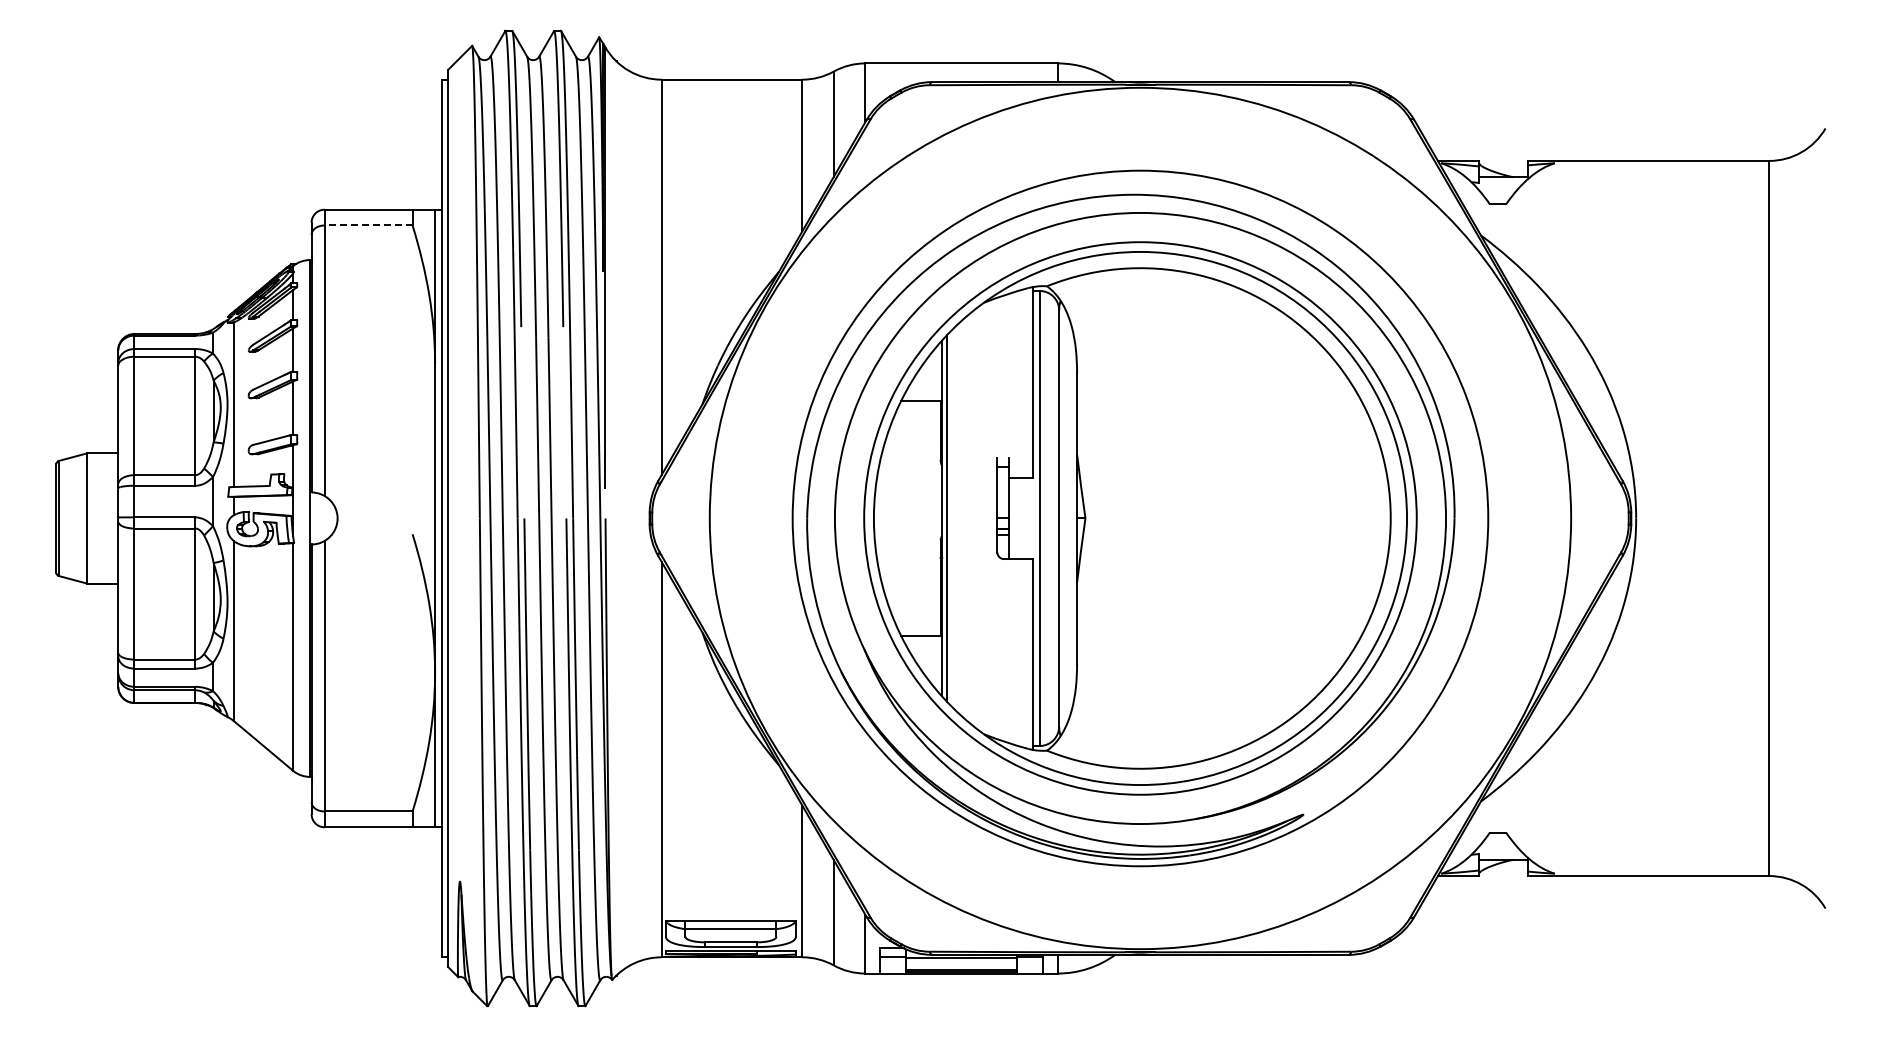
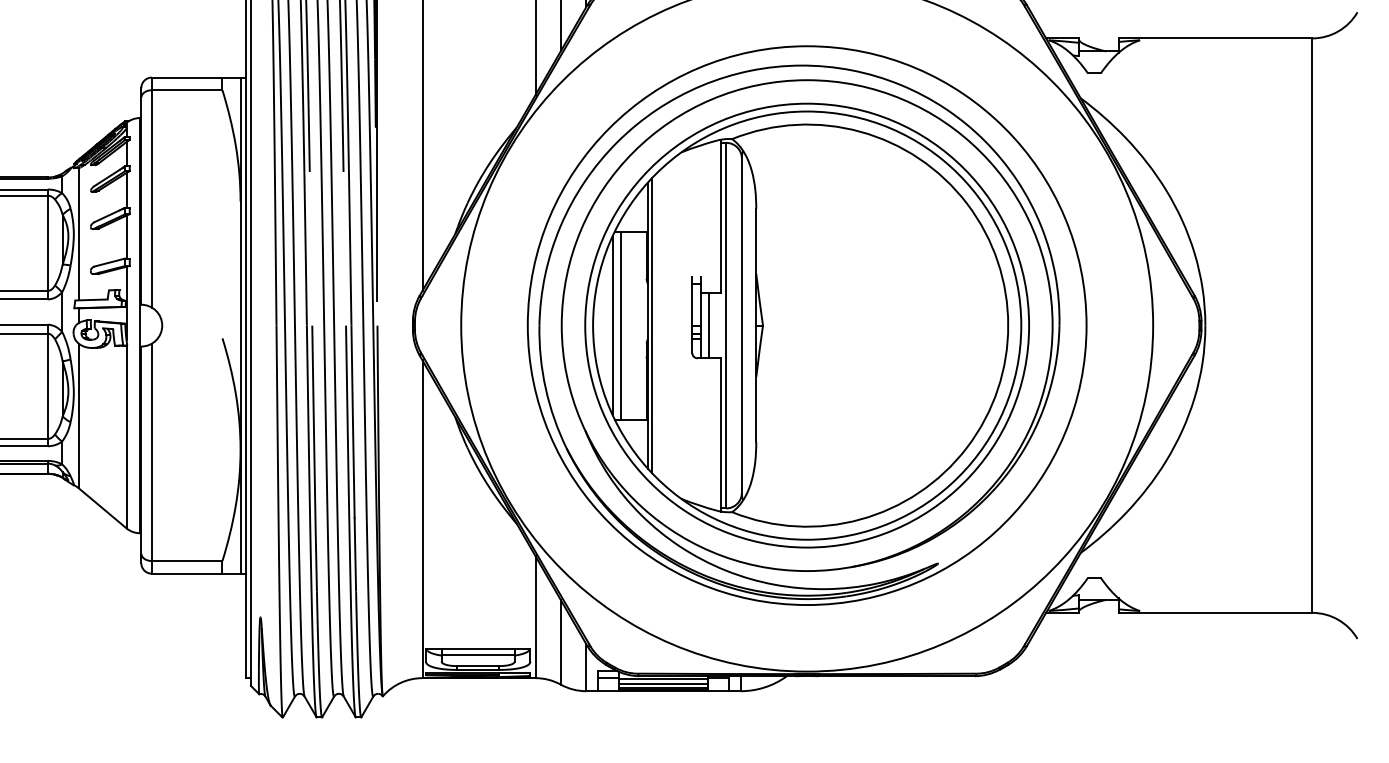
line: (368, 225) -> (187, 90), dashed -> solid
line: (898, 518) -> (612, 325), added
line: (908, 518) -> (620, 325), added
line: (1018, 518) -> (709, 325), added
line: (961, 964) -> (663, 683), added

